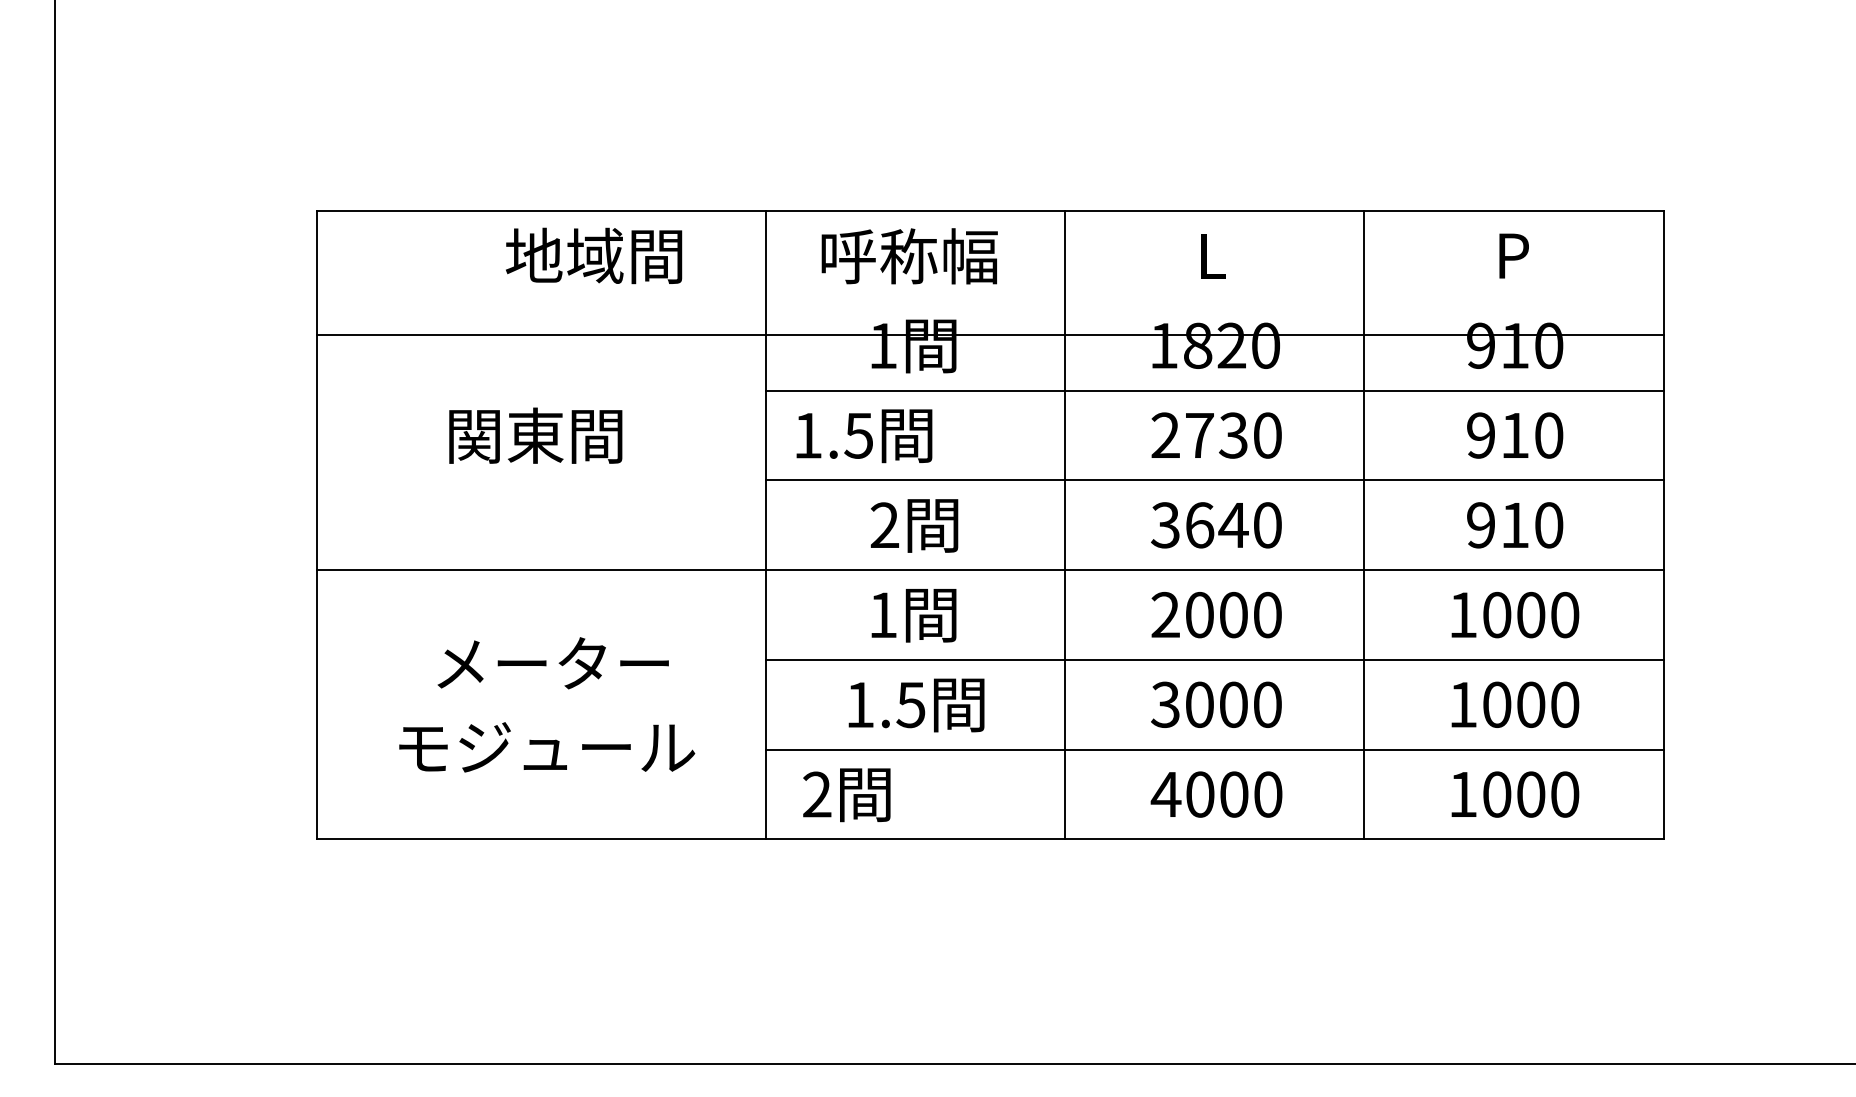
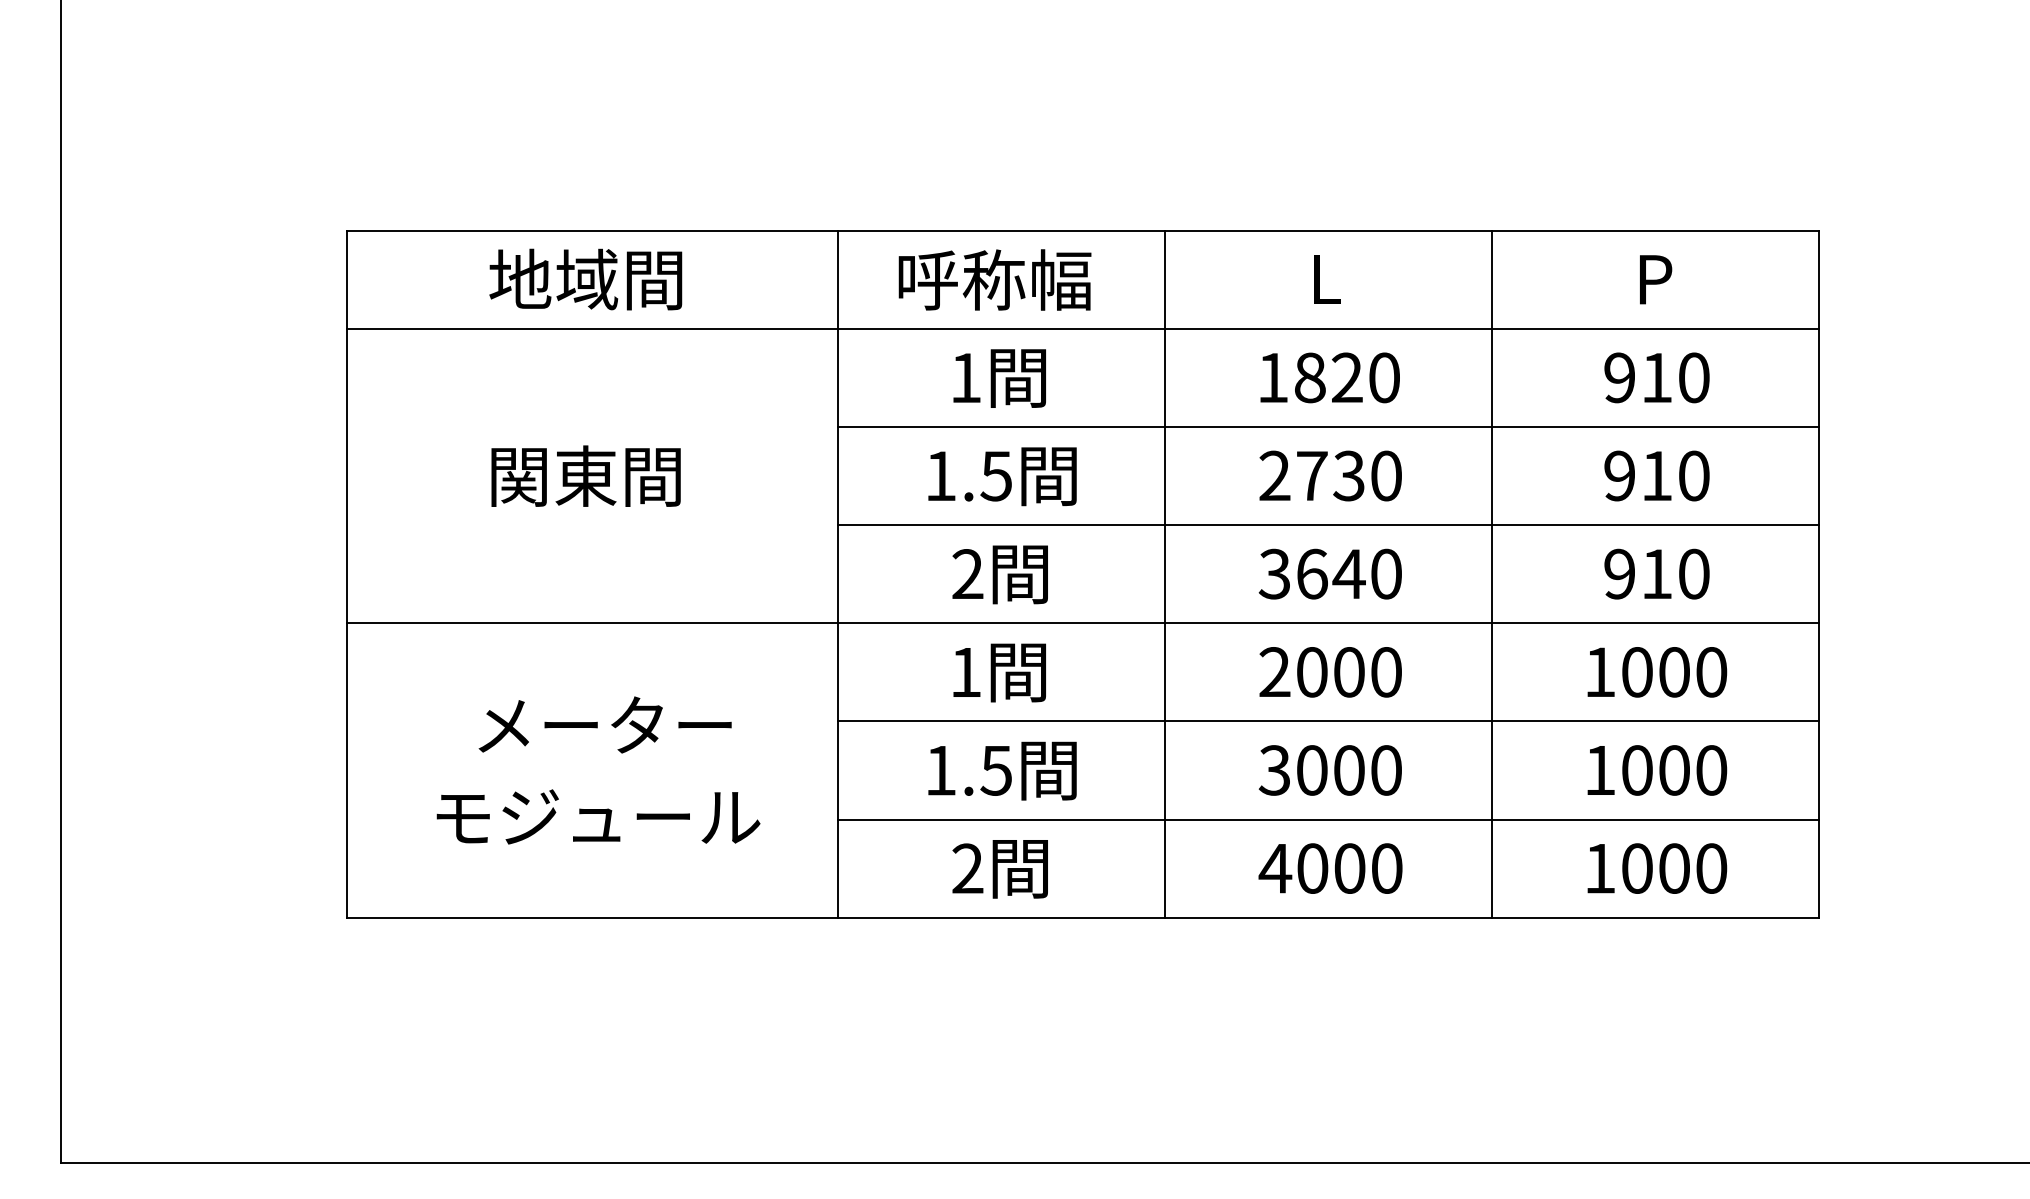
text: (593, 255) -> (585, 279), moved
line: (990, 334) -> (1083, 328), moved
text: (864, 436) -> (1002, 476), moved
text: (846, 795) -> (999, 869), moved

